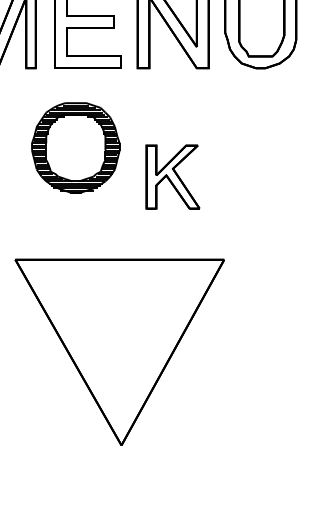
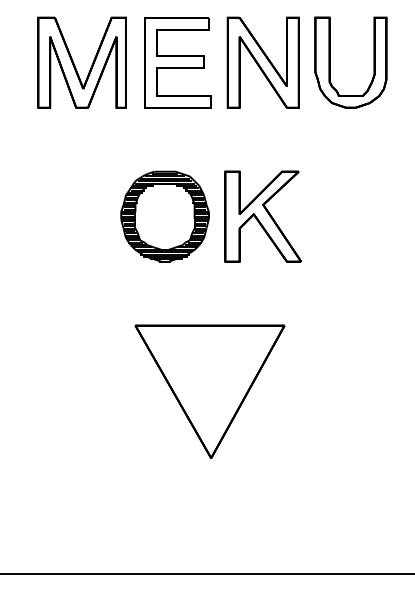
part: (75, 147) -> (164, 216), moved
part: (172, 176) -> (262, 216), size x1.43
part: (119, 351) -> (209, 391), size x0.71

